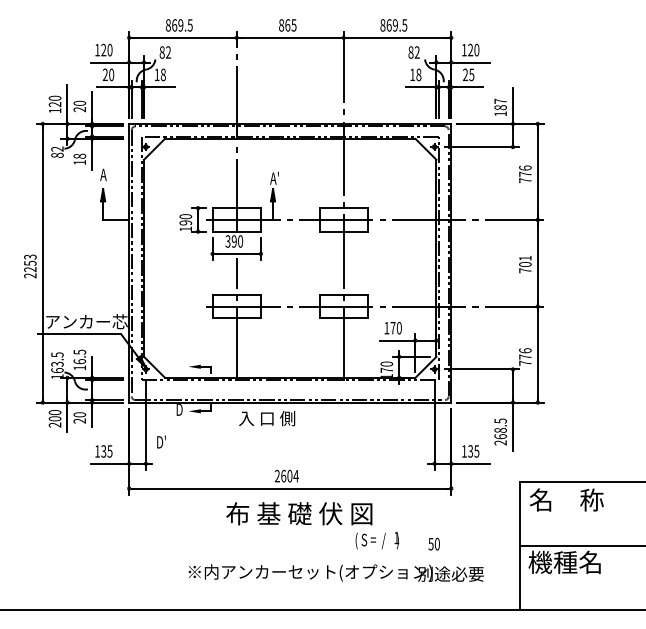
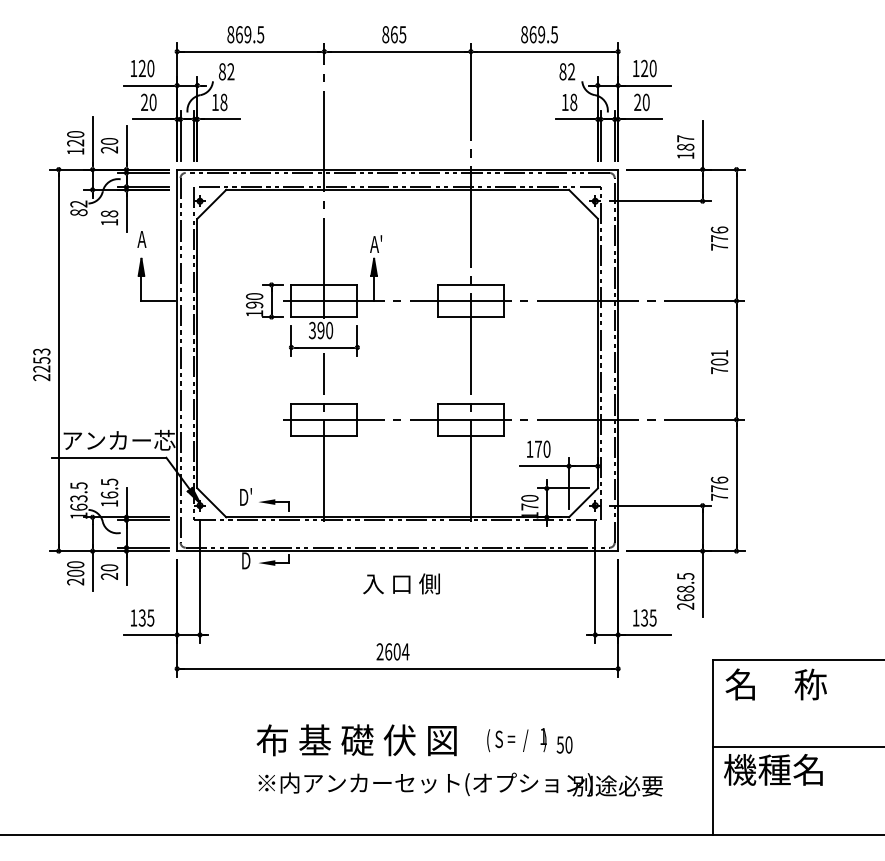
text: (471, 74) -> (645, 101), 25 -> 20
text: (267, 418) -> (402, 583), moved
text: (161, 441) -> (246, 496), moved
text: (299, 513) -> (356, 739), moved
text: (433, 543) -> (563, 744), moved

